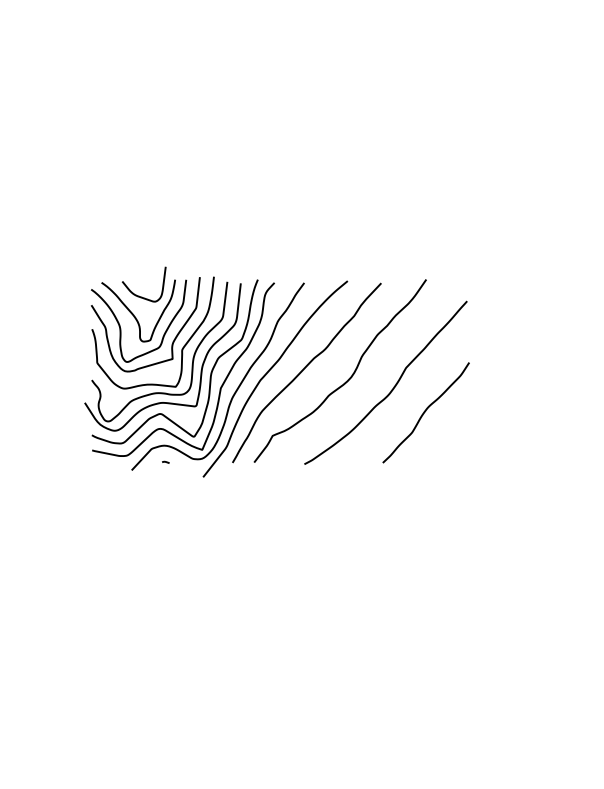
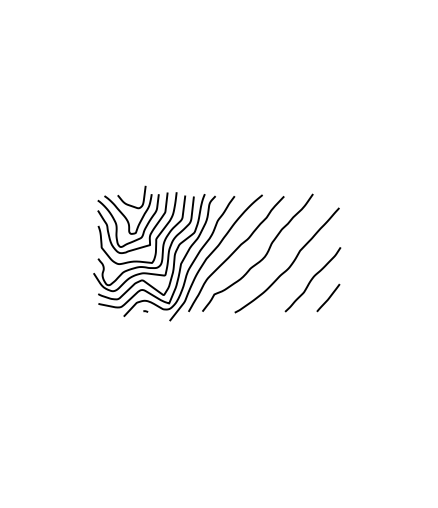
line: (450, 440) -> (328, 297), added

